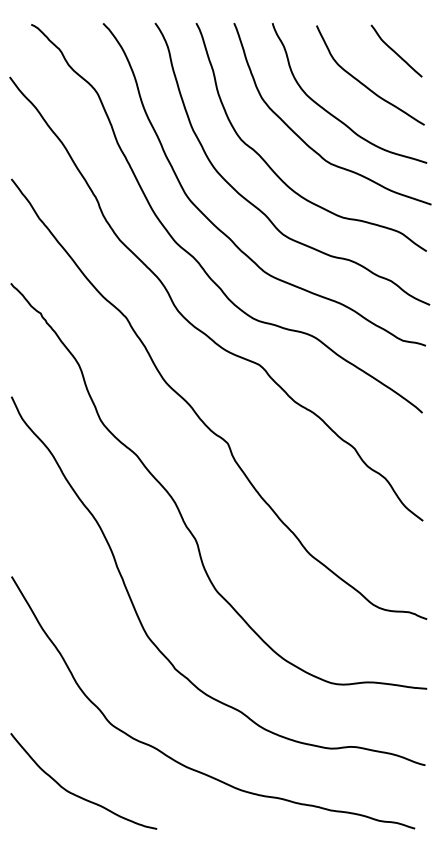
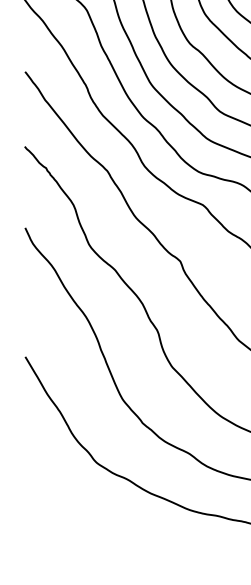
curve: (76, 794) -> (71, 513), removed

